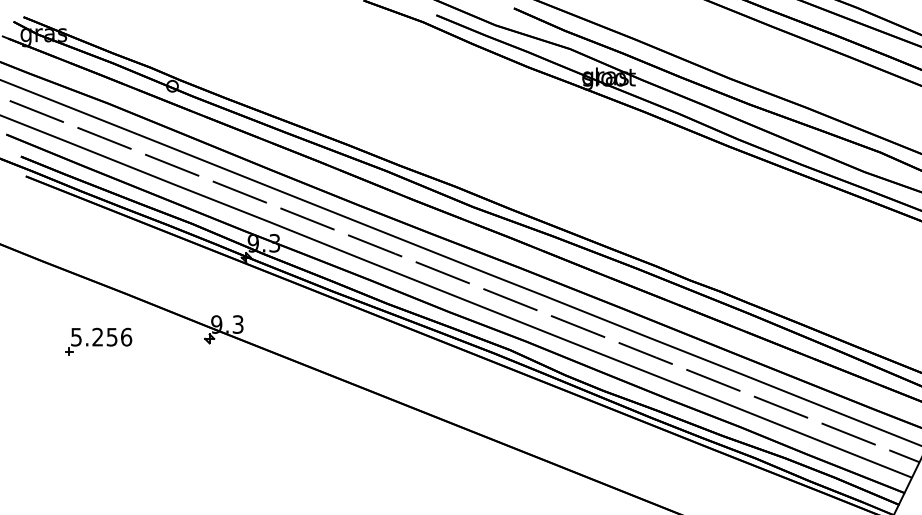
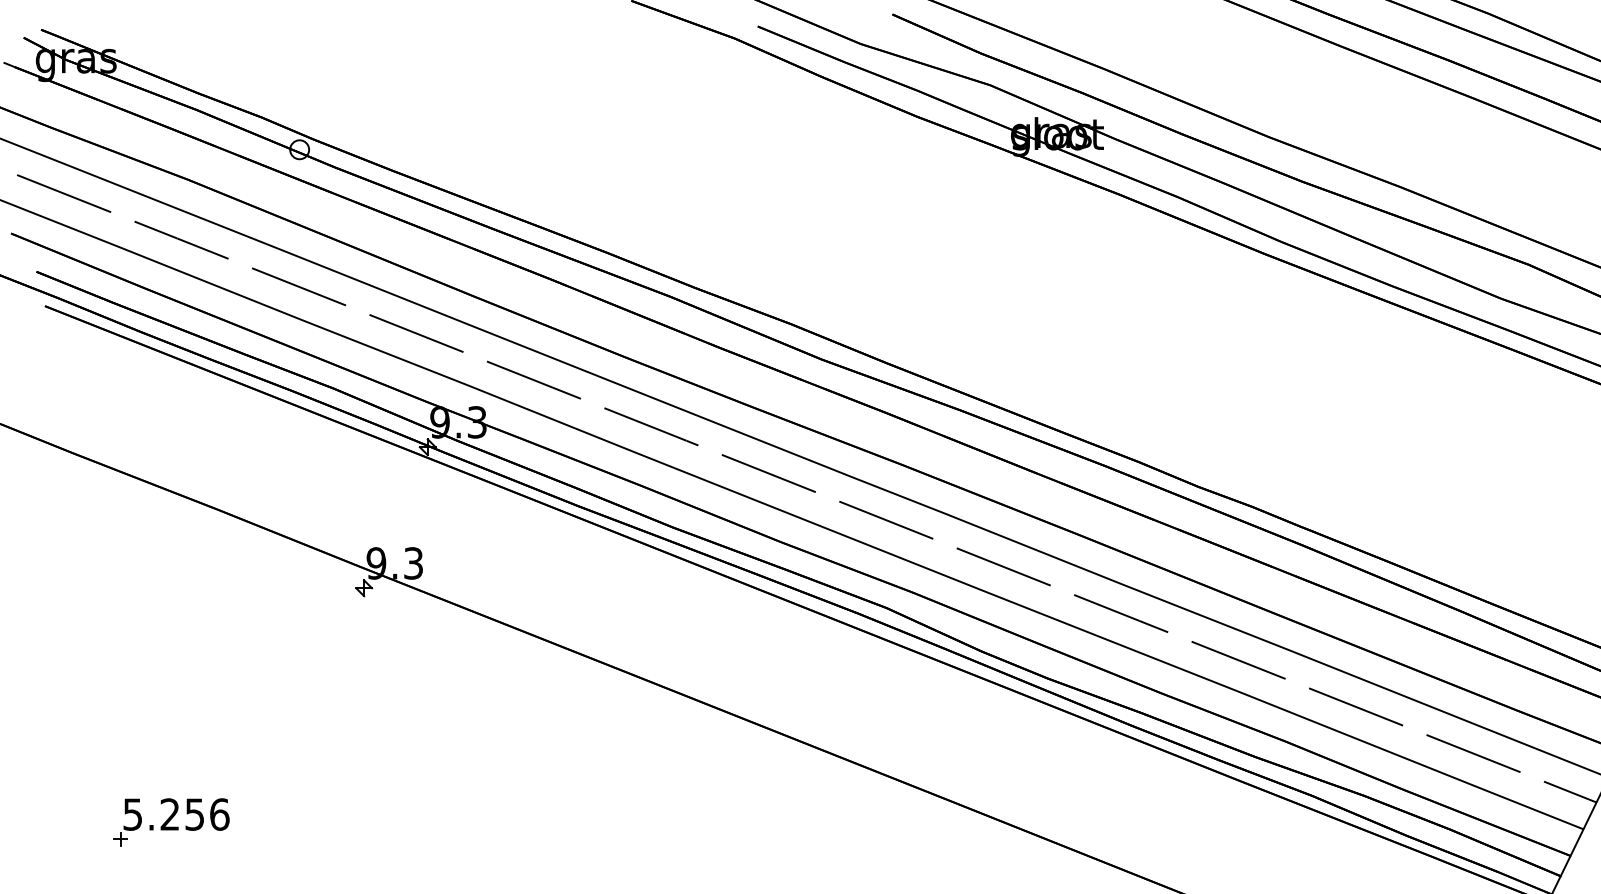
part: (98, 341) -> (171, 821), moved

